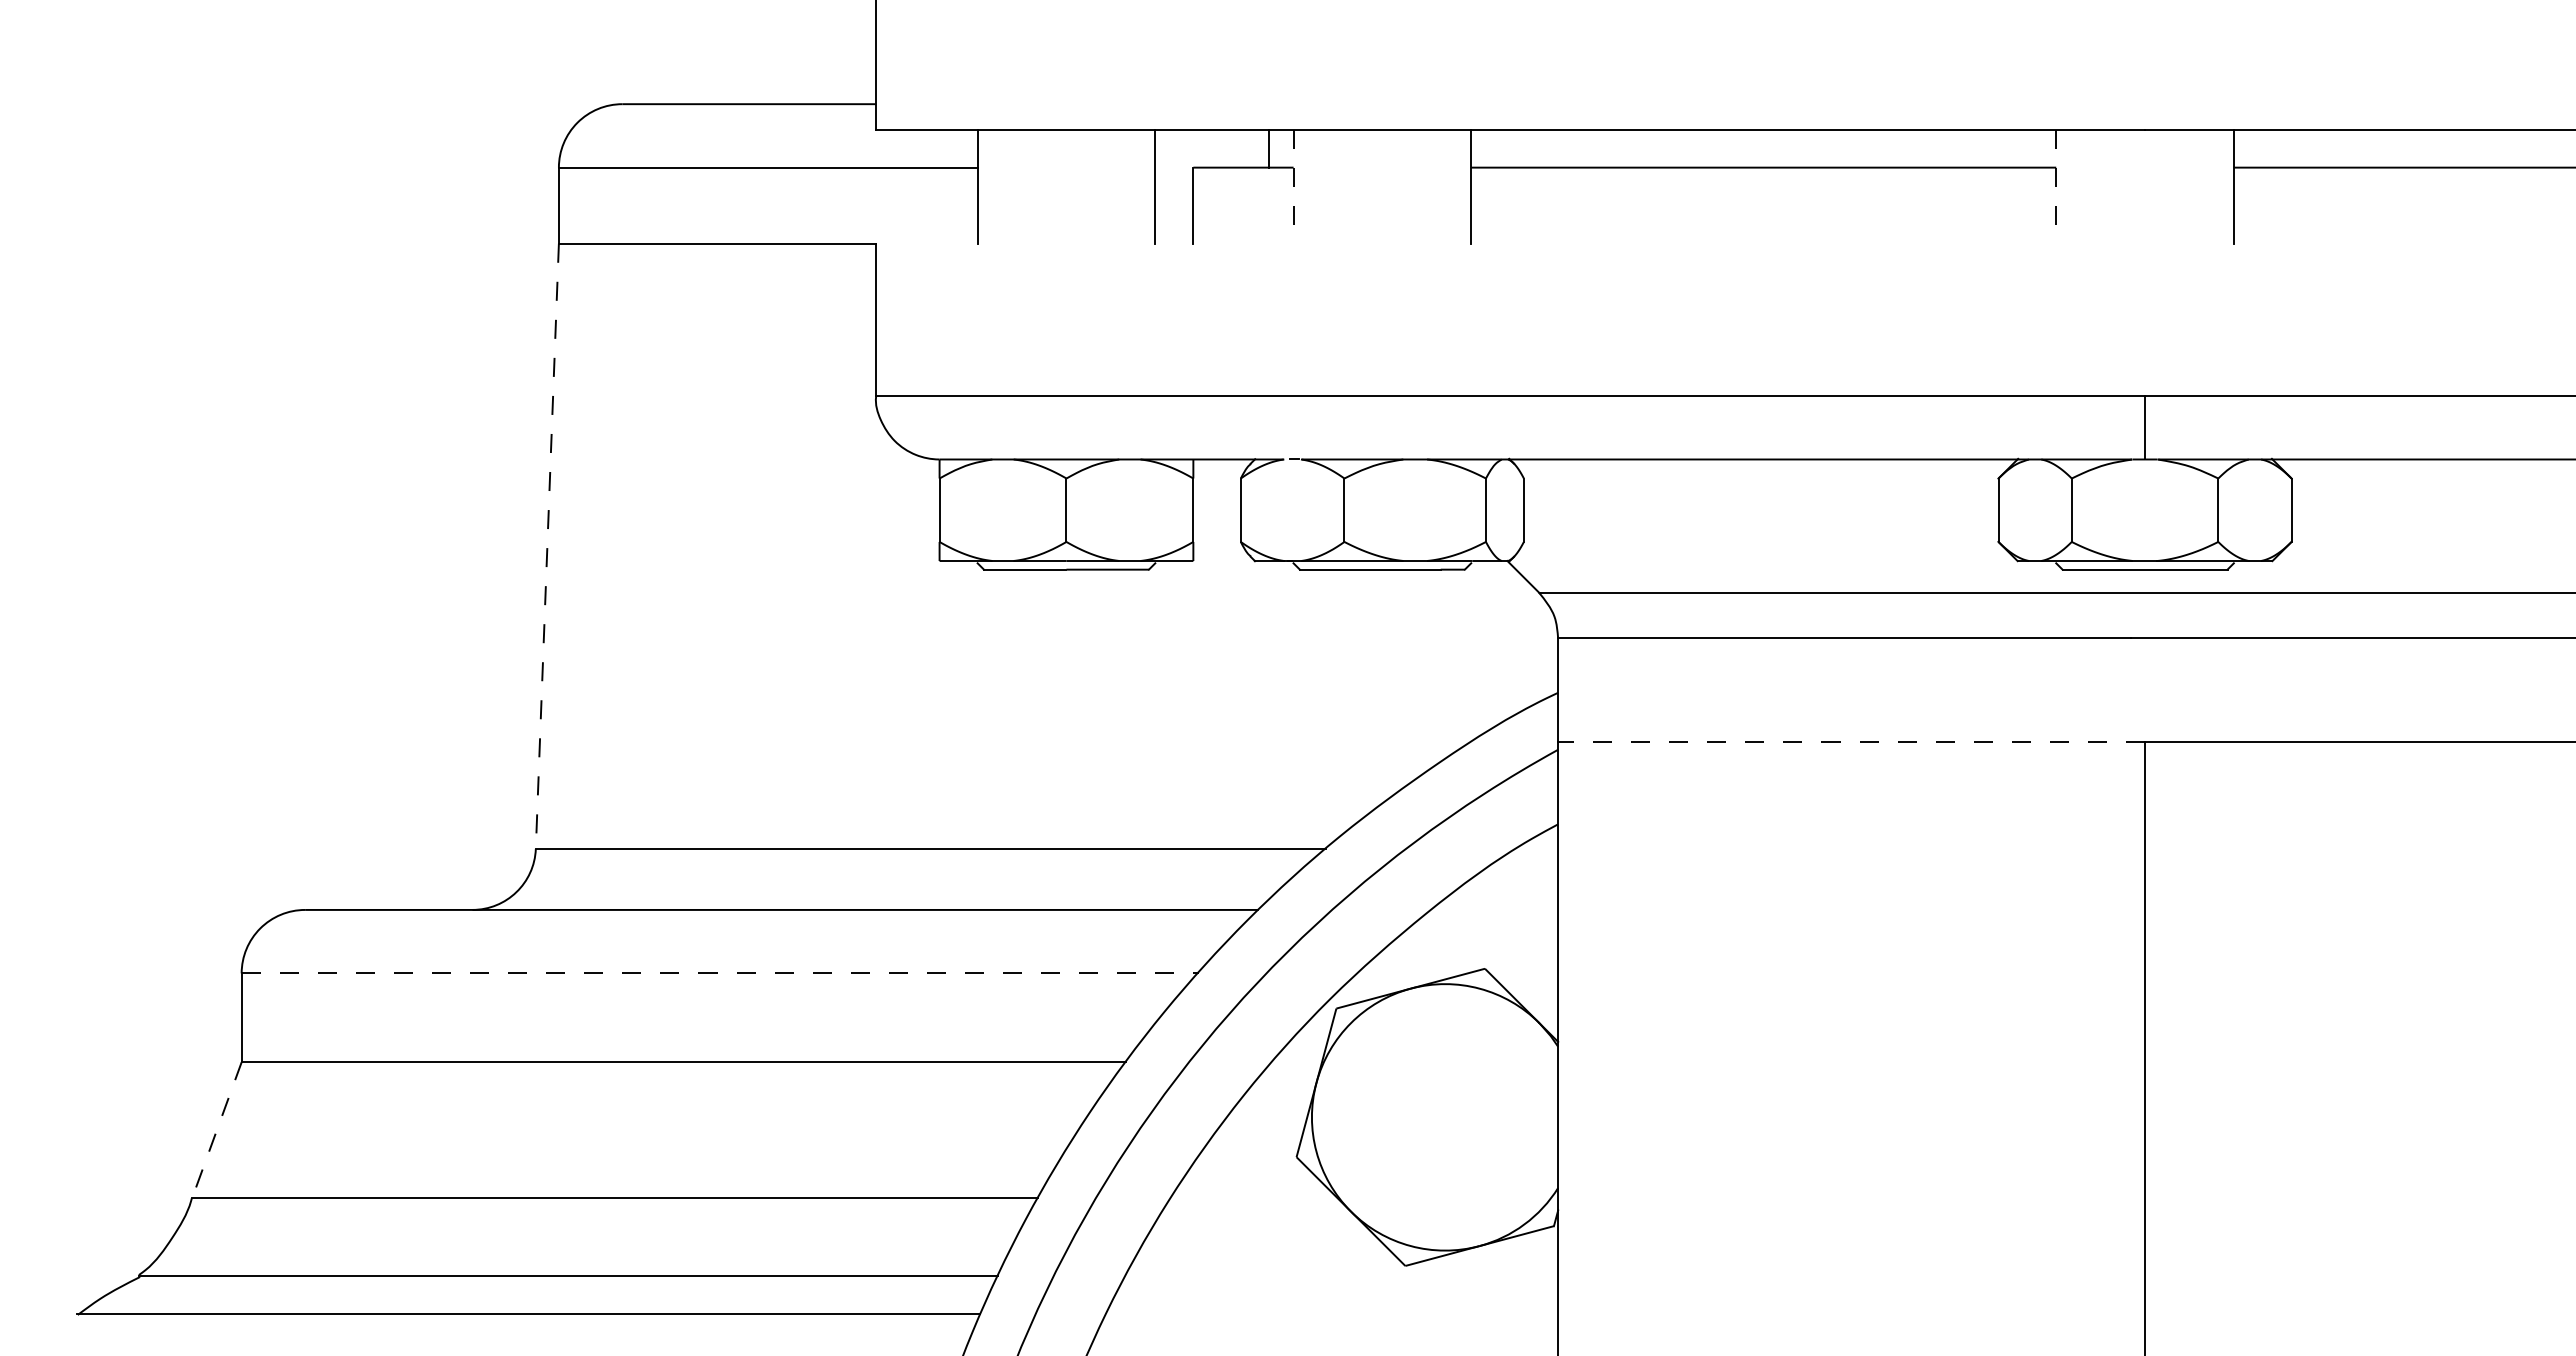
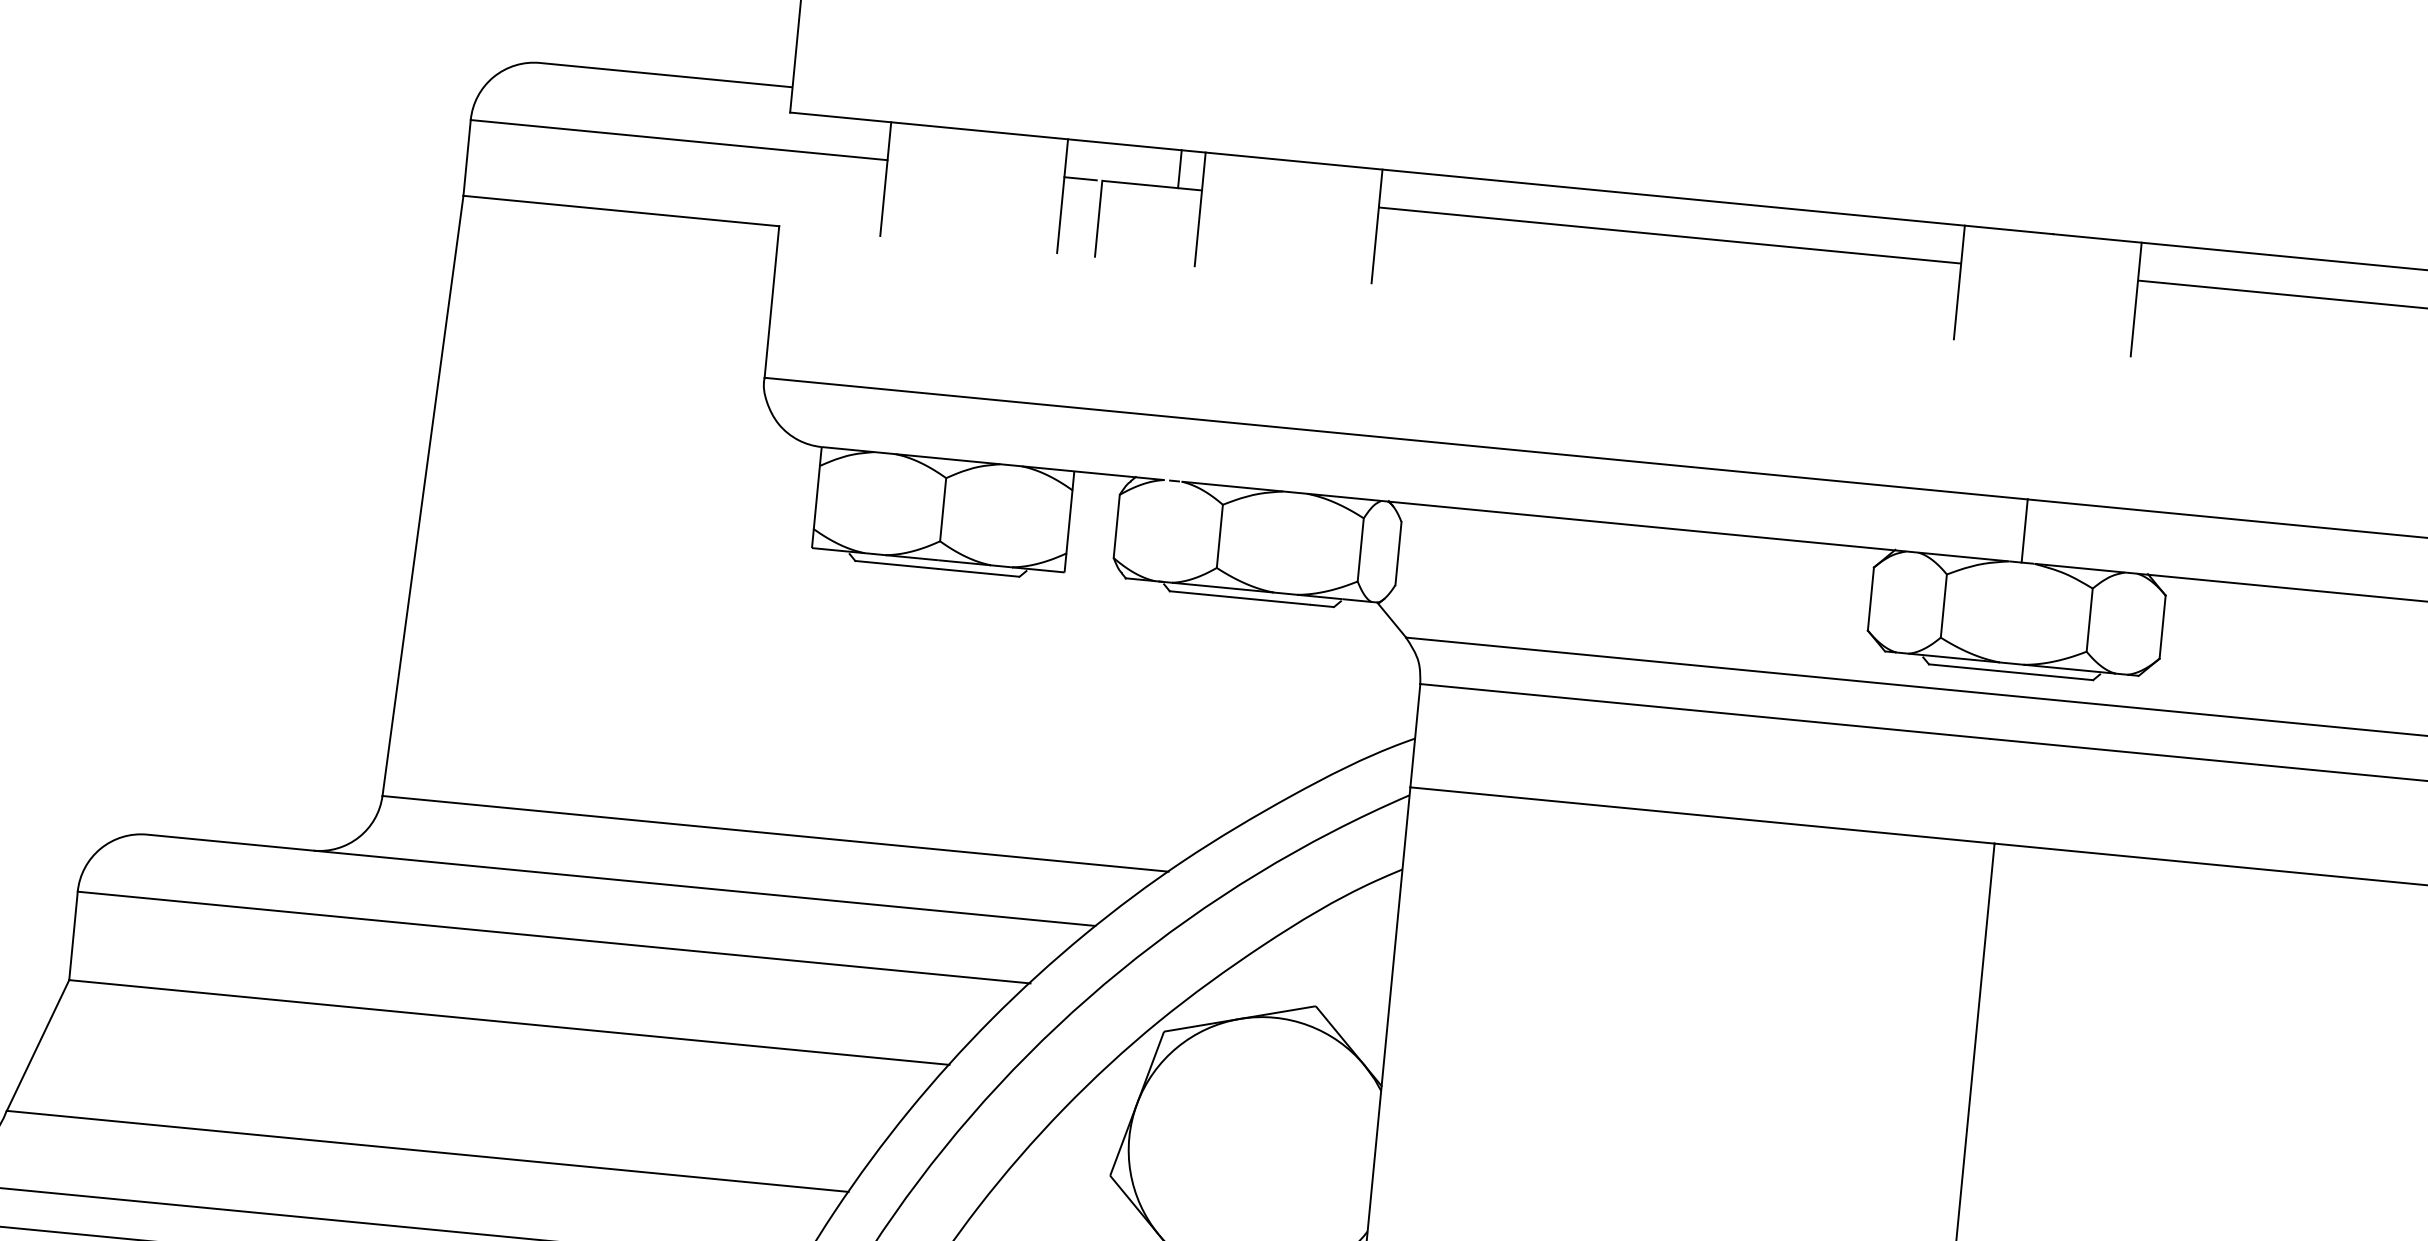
line: (1171, 167) -> (1080, 178), added
line: (1293, 187) -> (1200, 210), dashed -> solid
line: (2056, 187) -> (1959, 283), dashed -> solid
line: (547, 546) -> (423, 496), dashed -> solid
line: (1851, 741) -> (1702, 815), dashed -> solid
line: (720, 973) -> (554, 937), dashed -> solid
line: (216, 1130) -> (37, 1045), dashed -> solid

